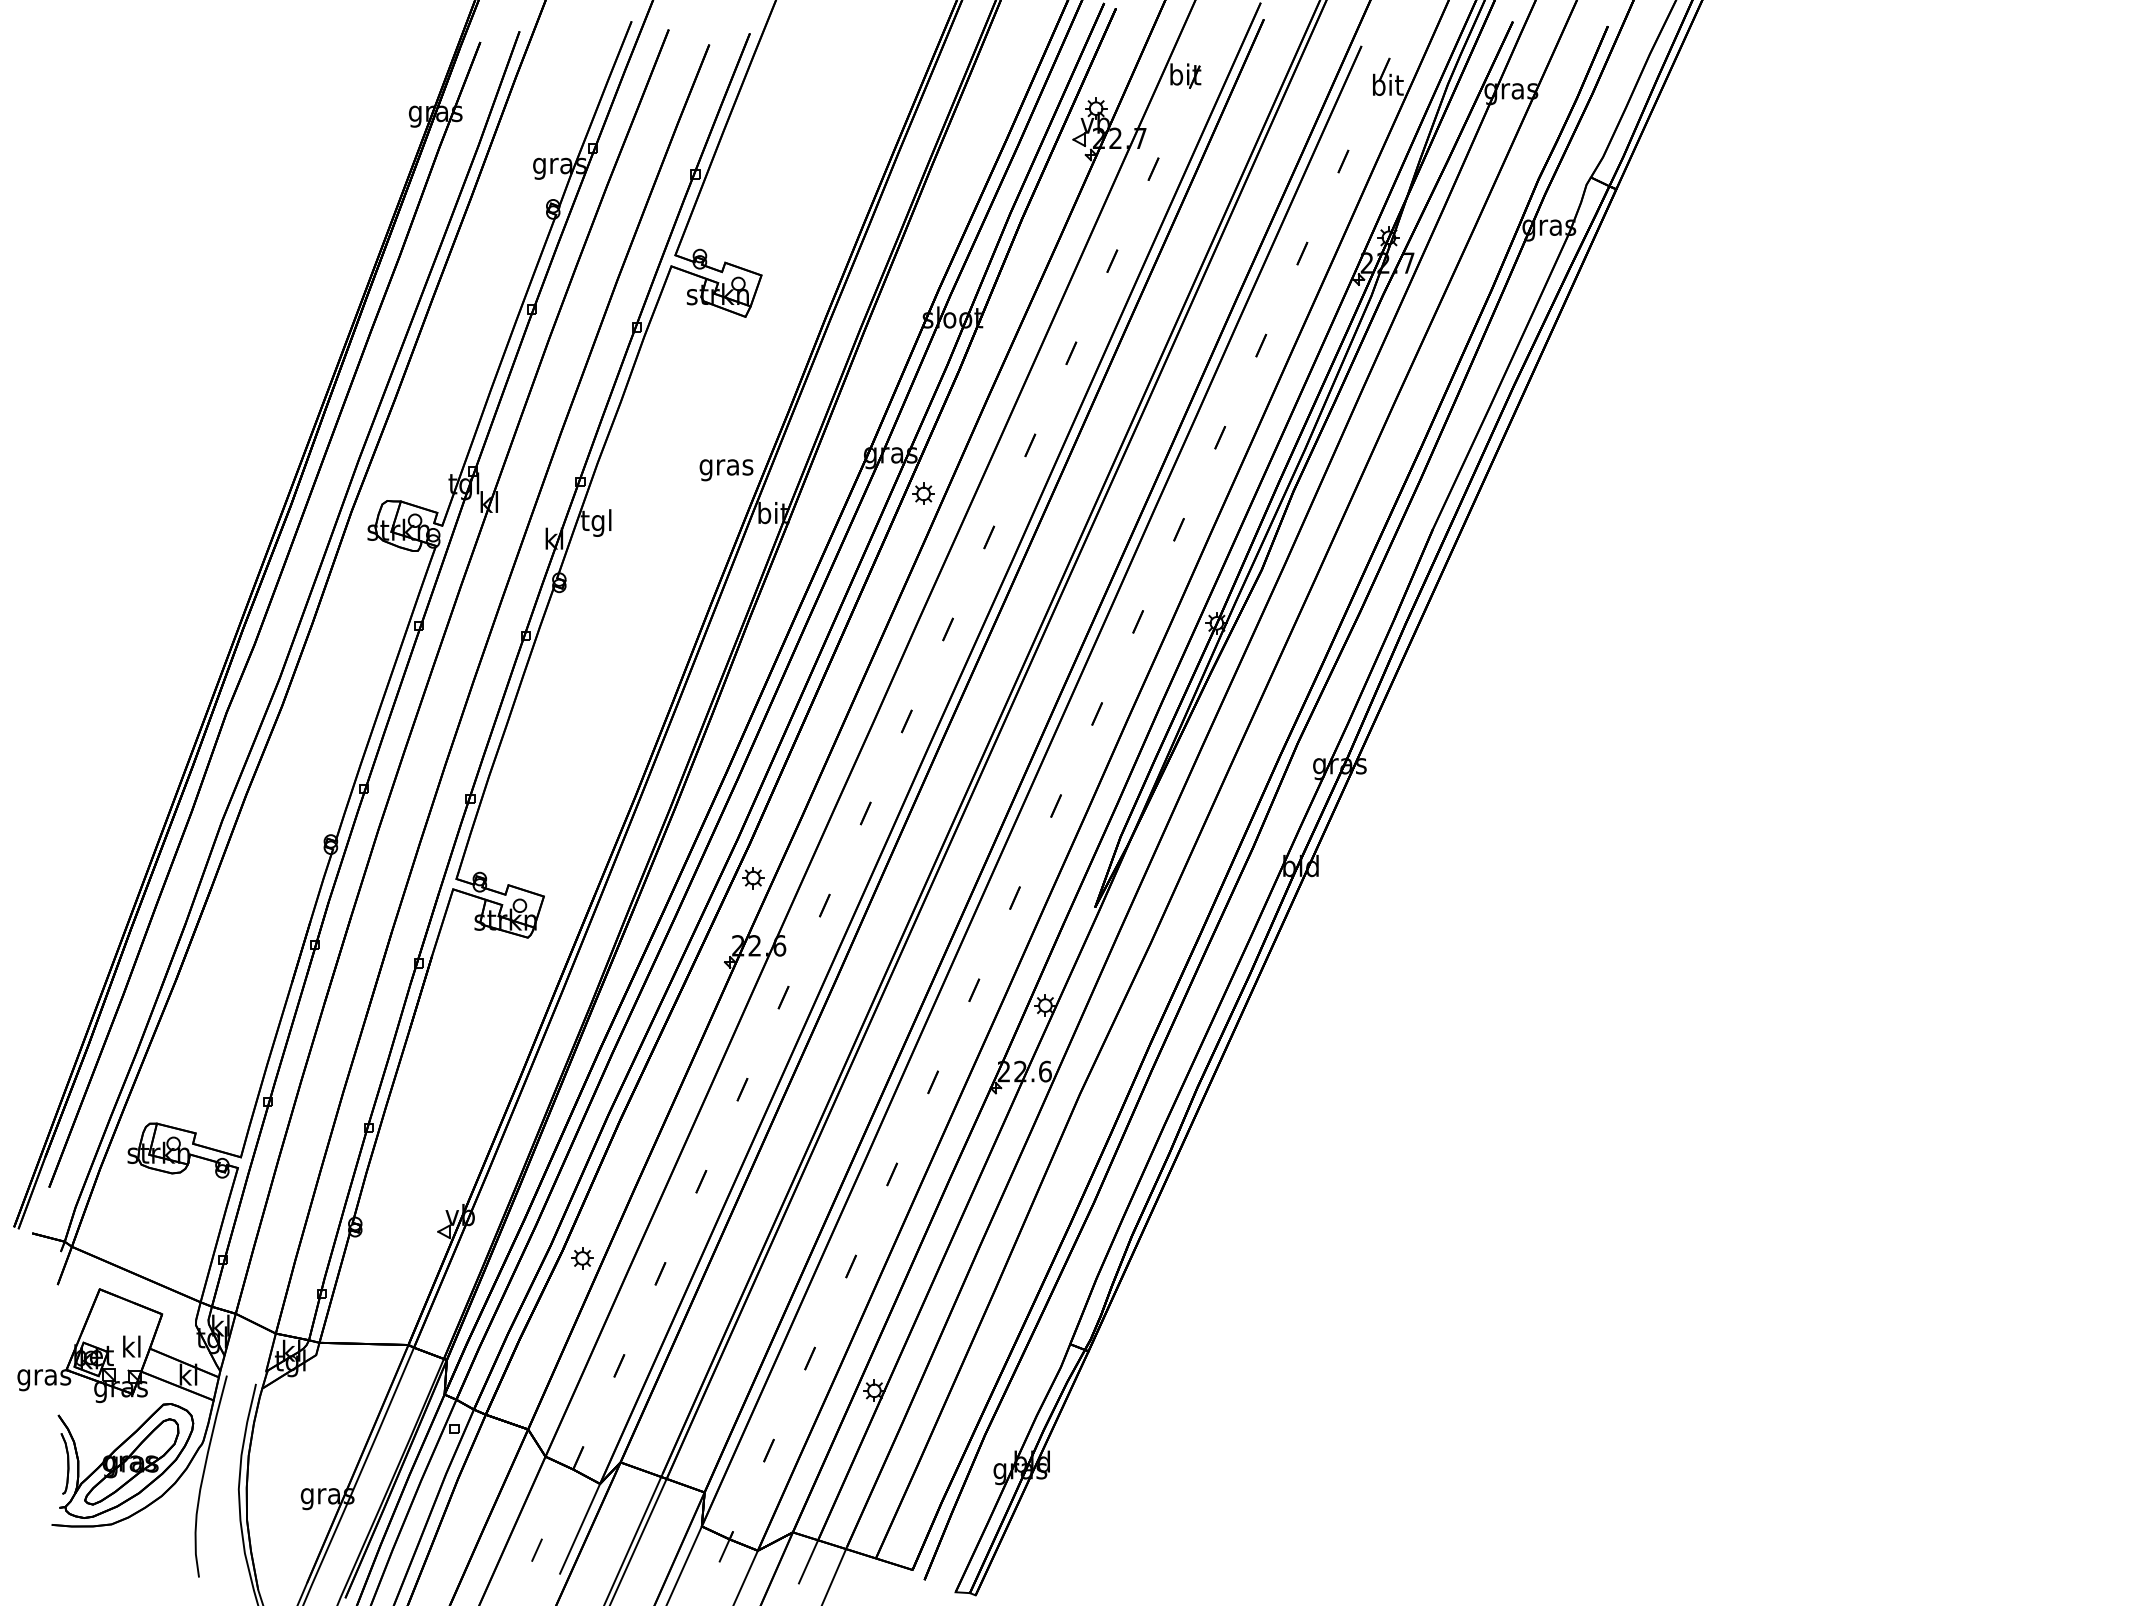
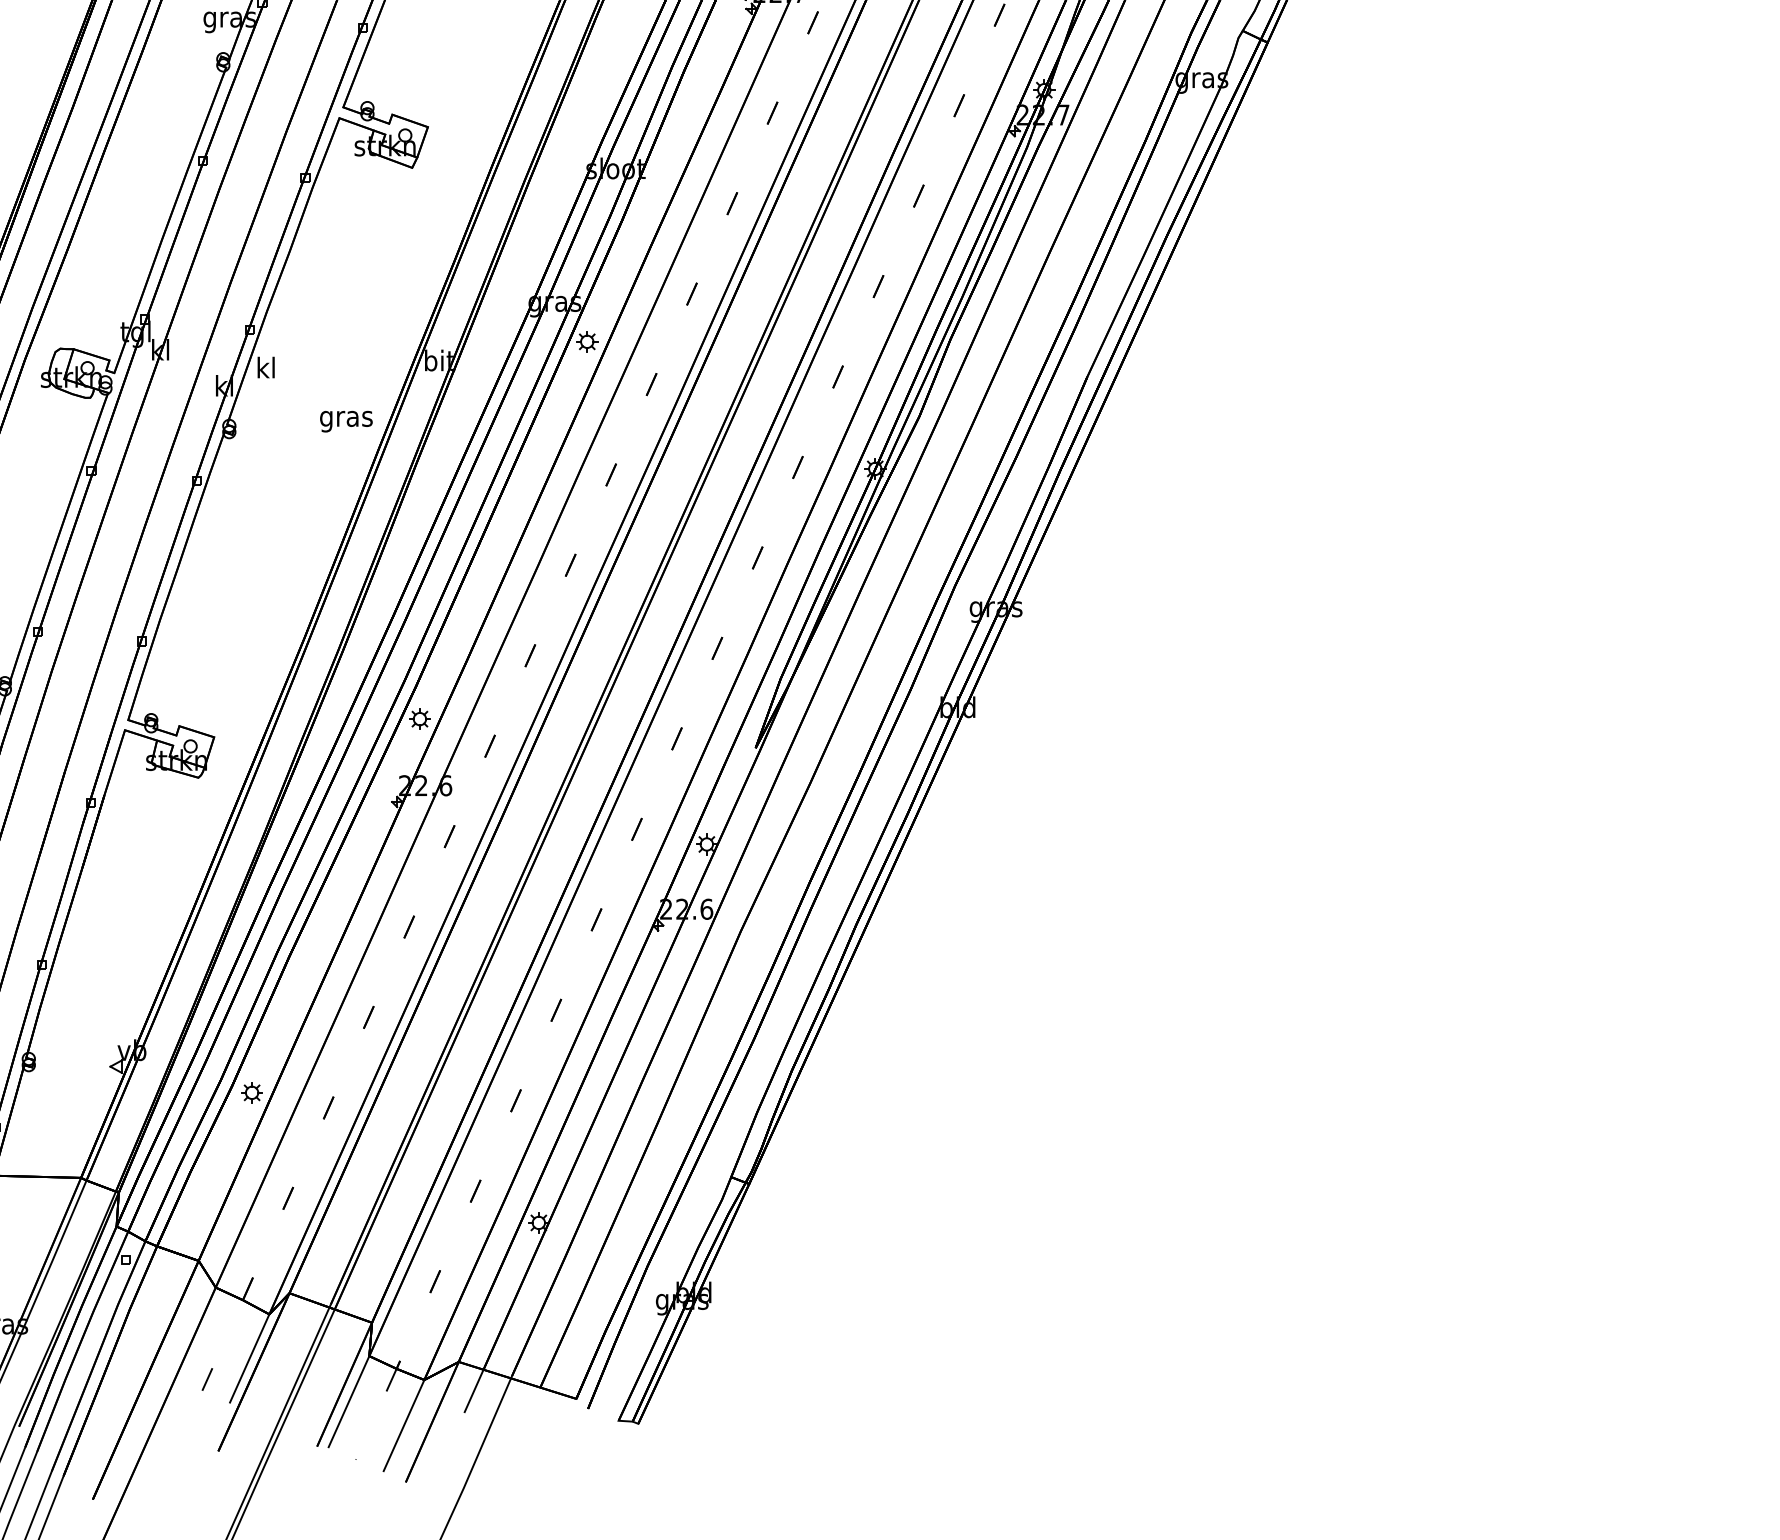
text: (726, 470) -> (346, 421), moved
text: (595, 522) -> (264, 369), tgl -> kl

